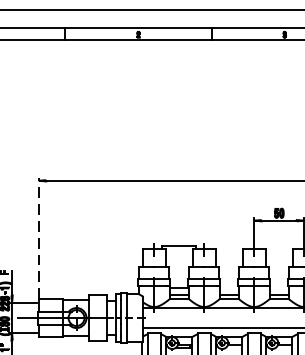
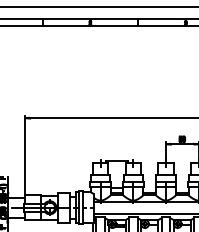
line: (39, 237) -> (25, 155), dashed -> solid

